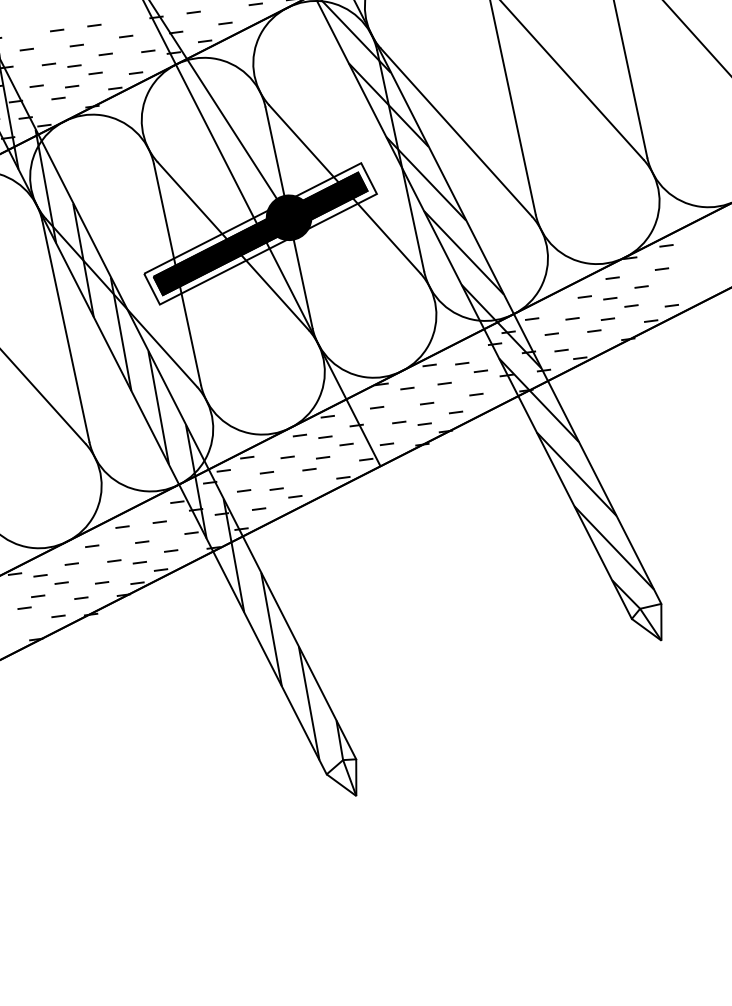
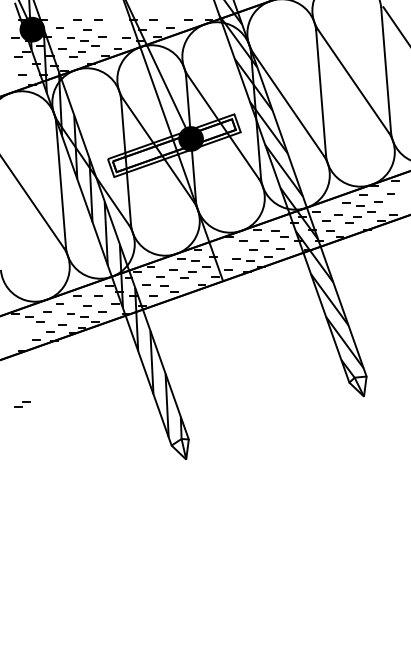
line: (126, 35) -> (115, 27), removed
fill: (258, 233) -> (173, 145), removed
line: (376, 406) -> (225, 248), removed
part: (30, 602) -> (22, 404), moved

